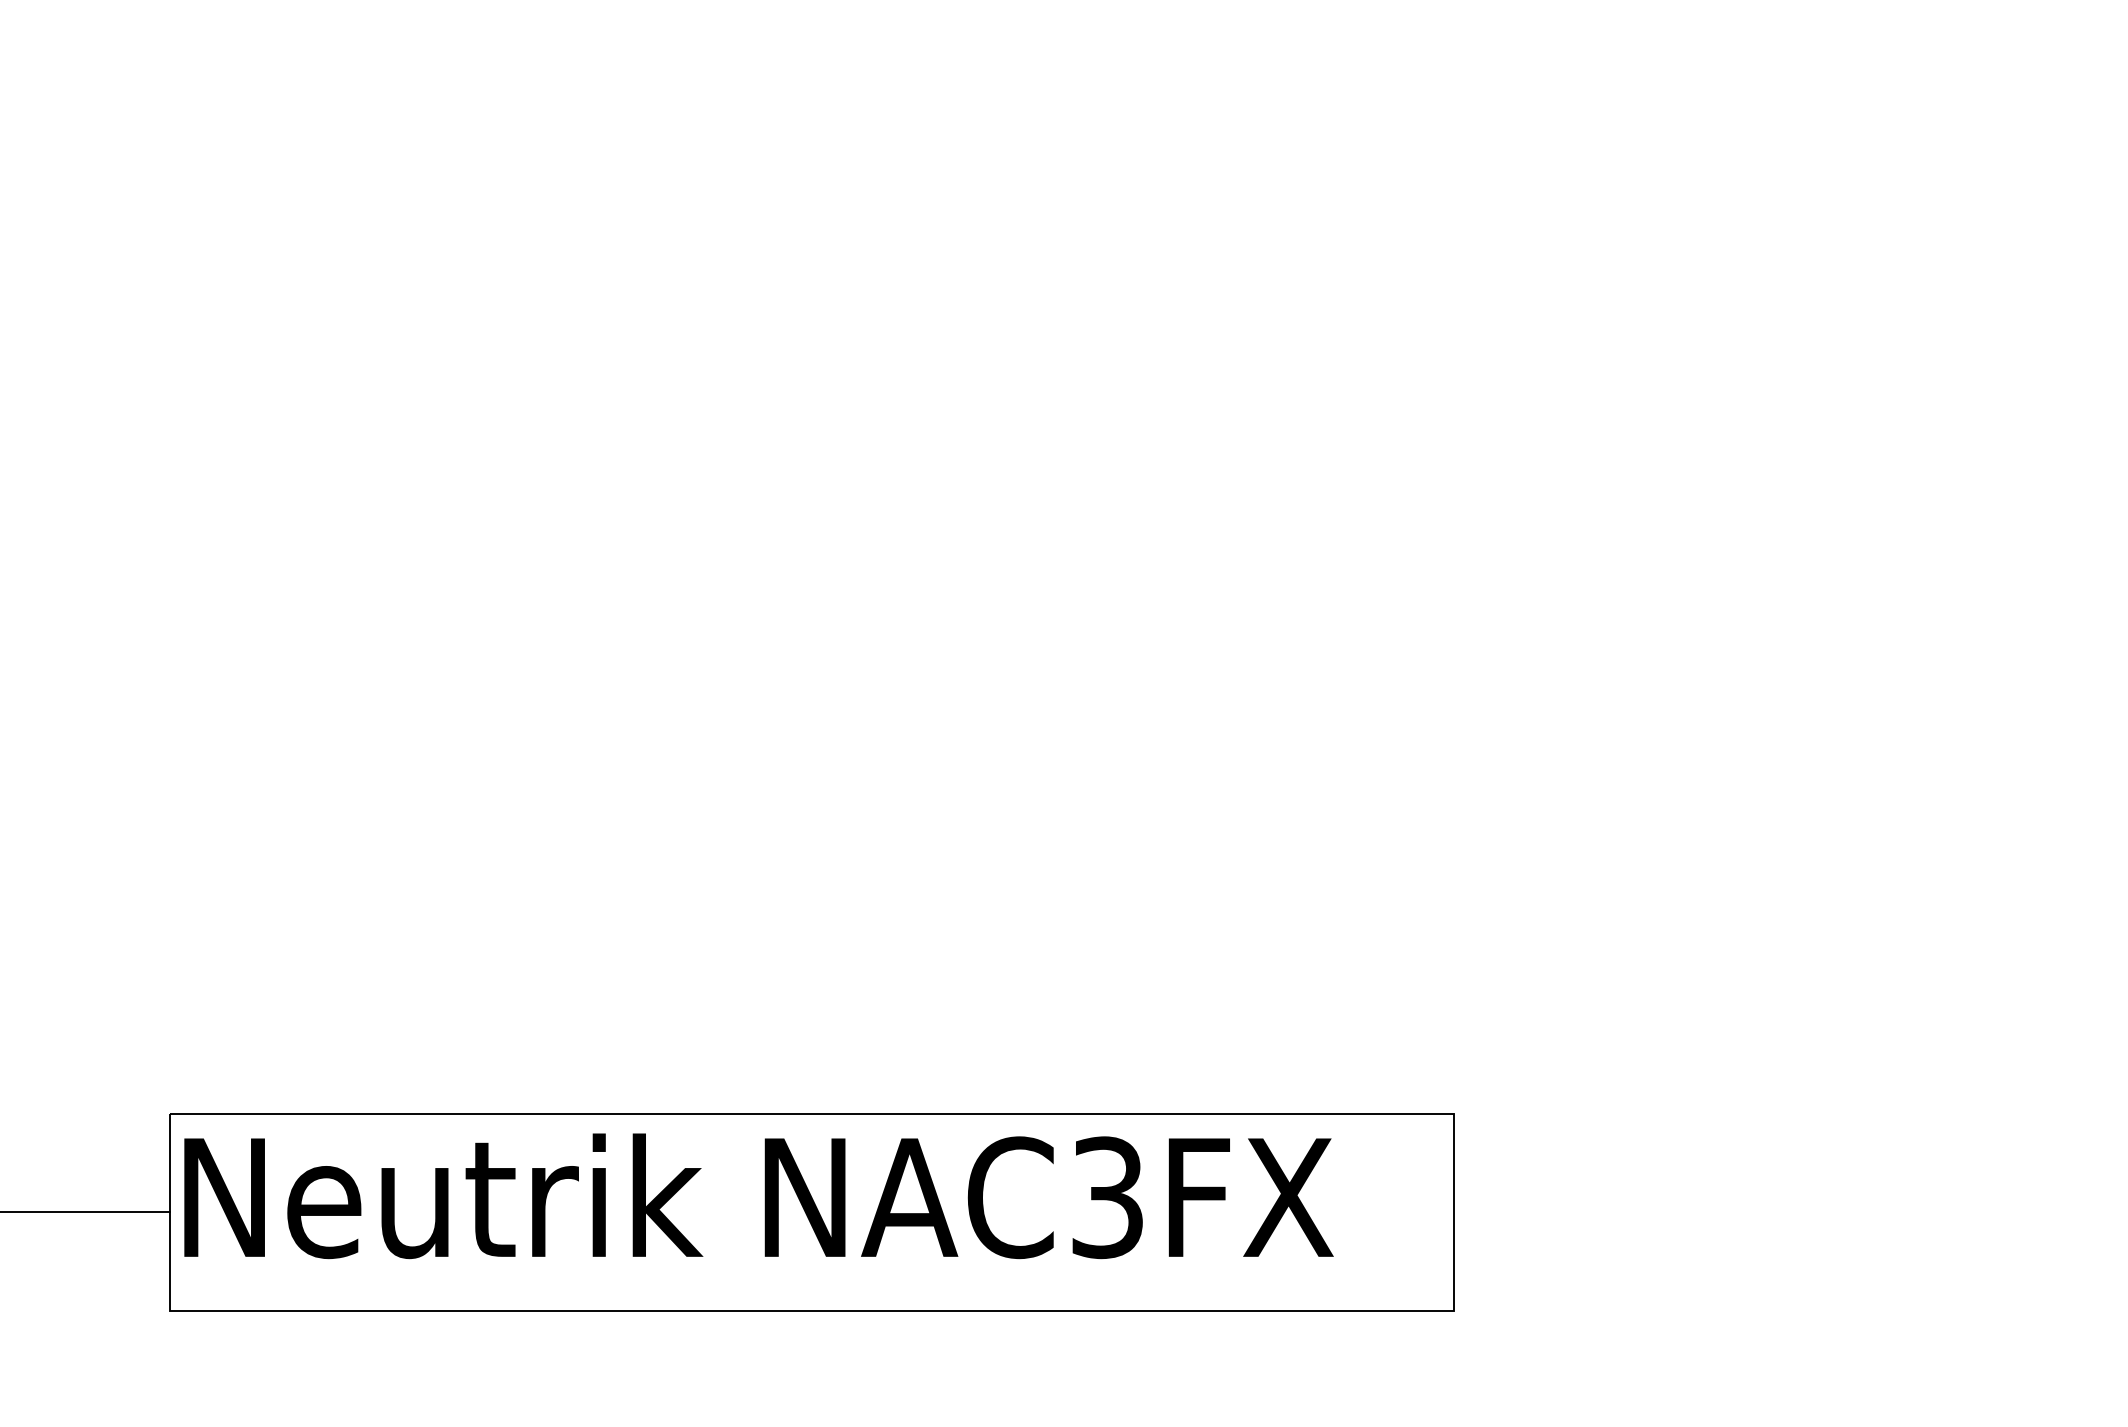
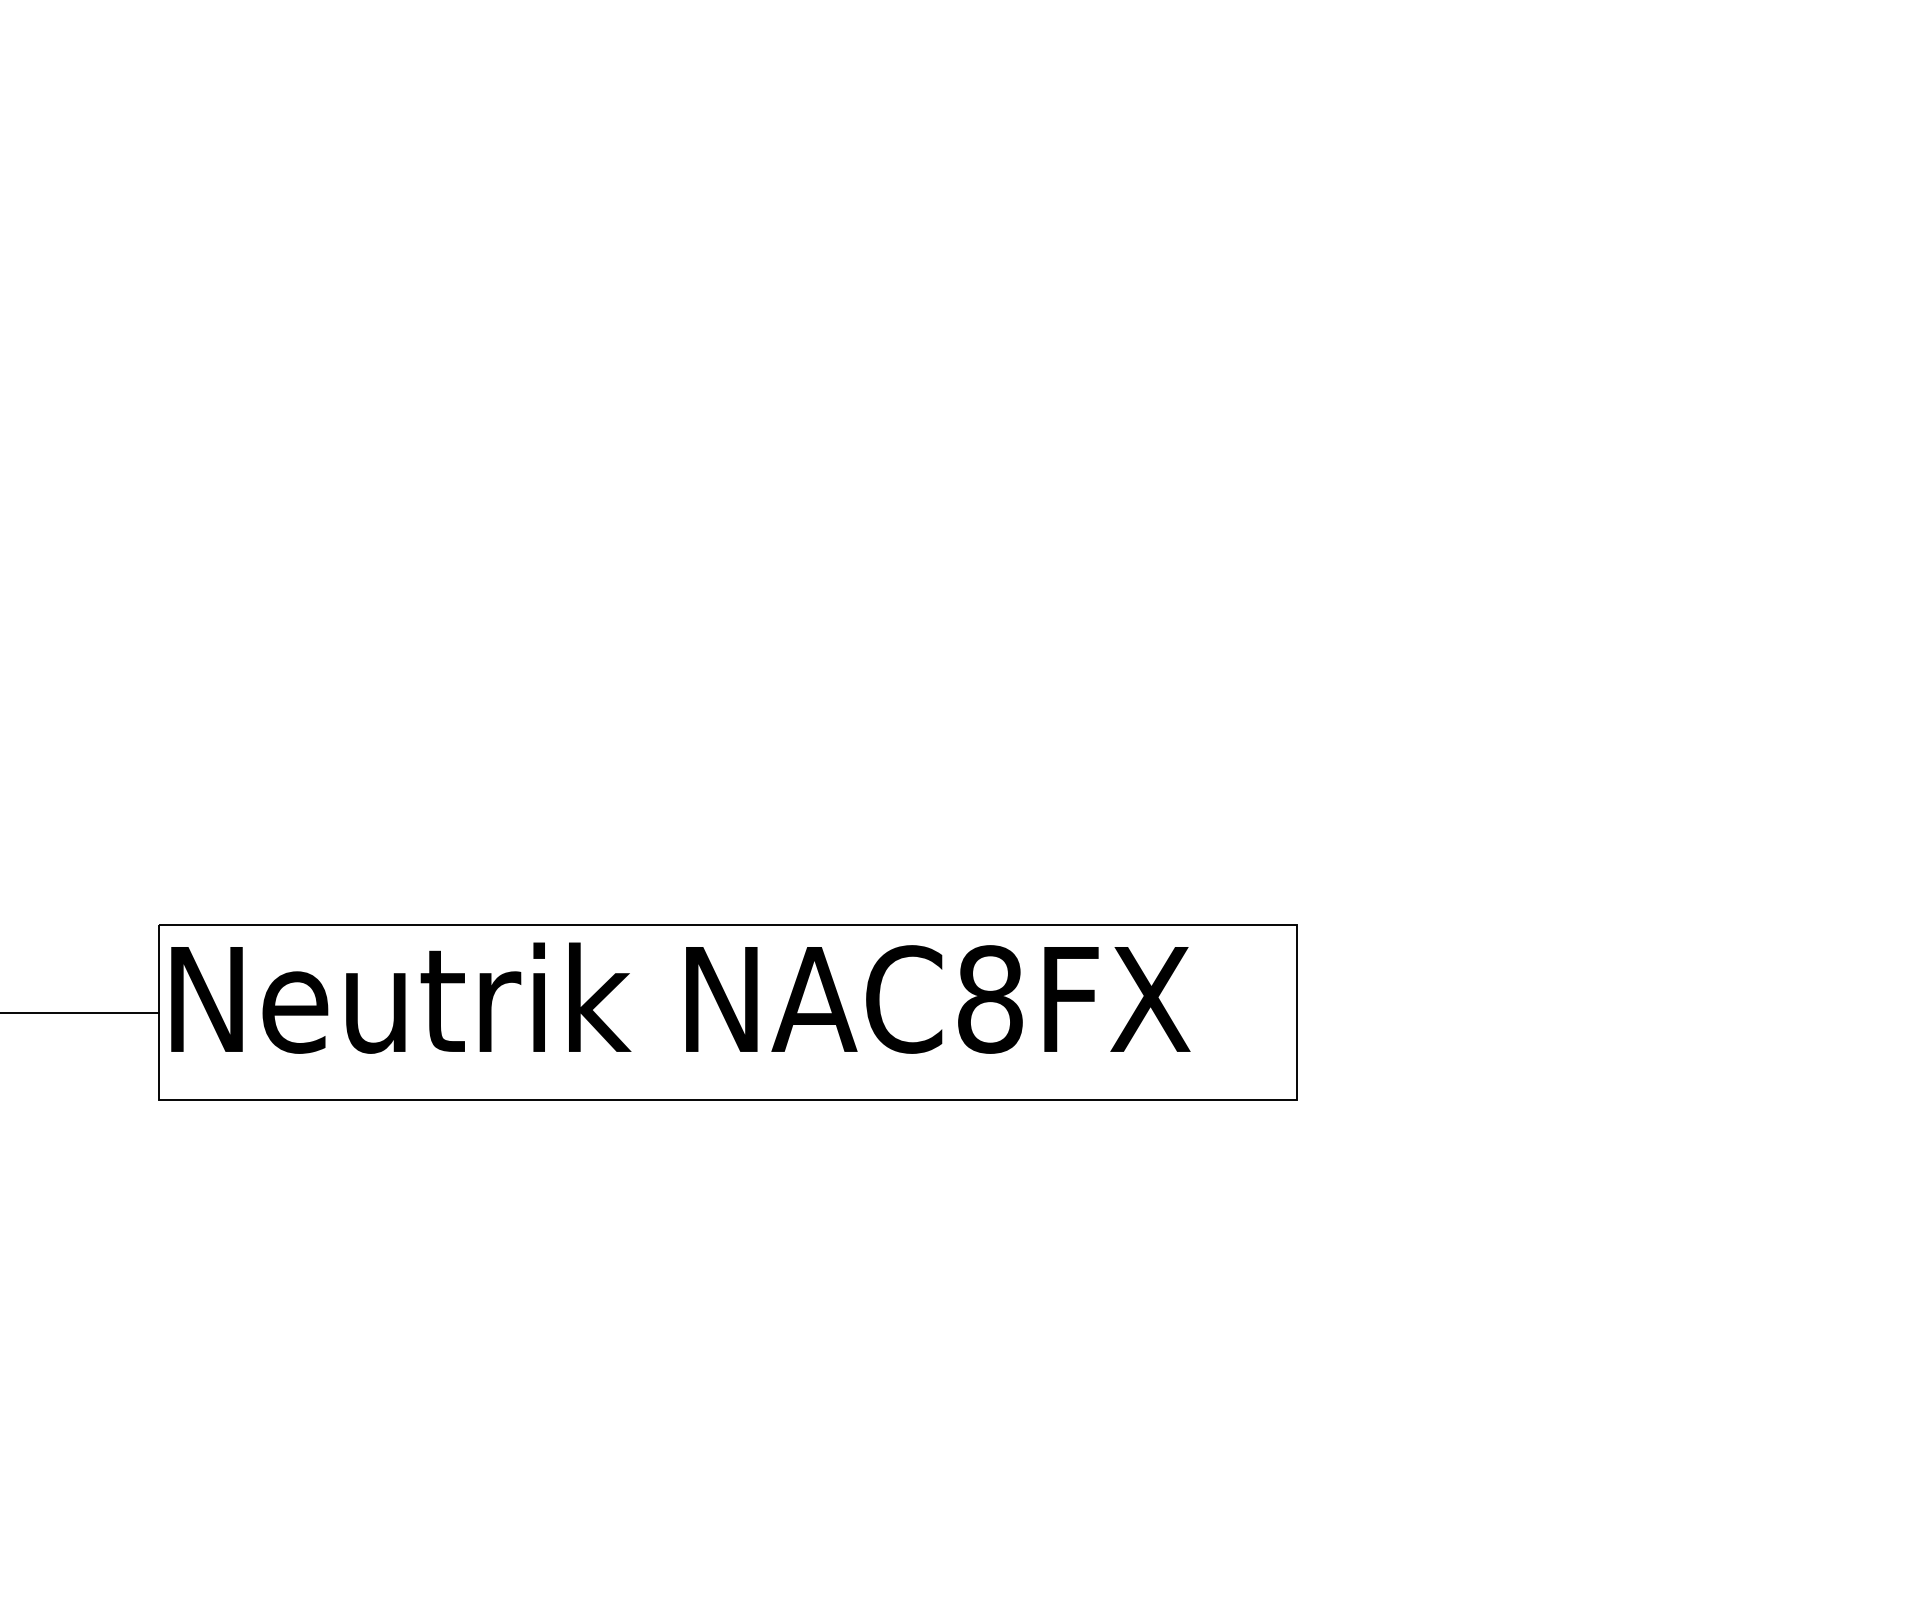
text: (1108, 1197) -> (990, 999), NAC3FX -> NAC8FX

